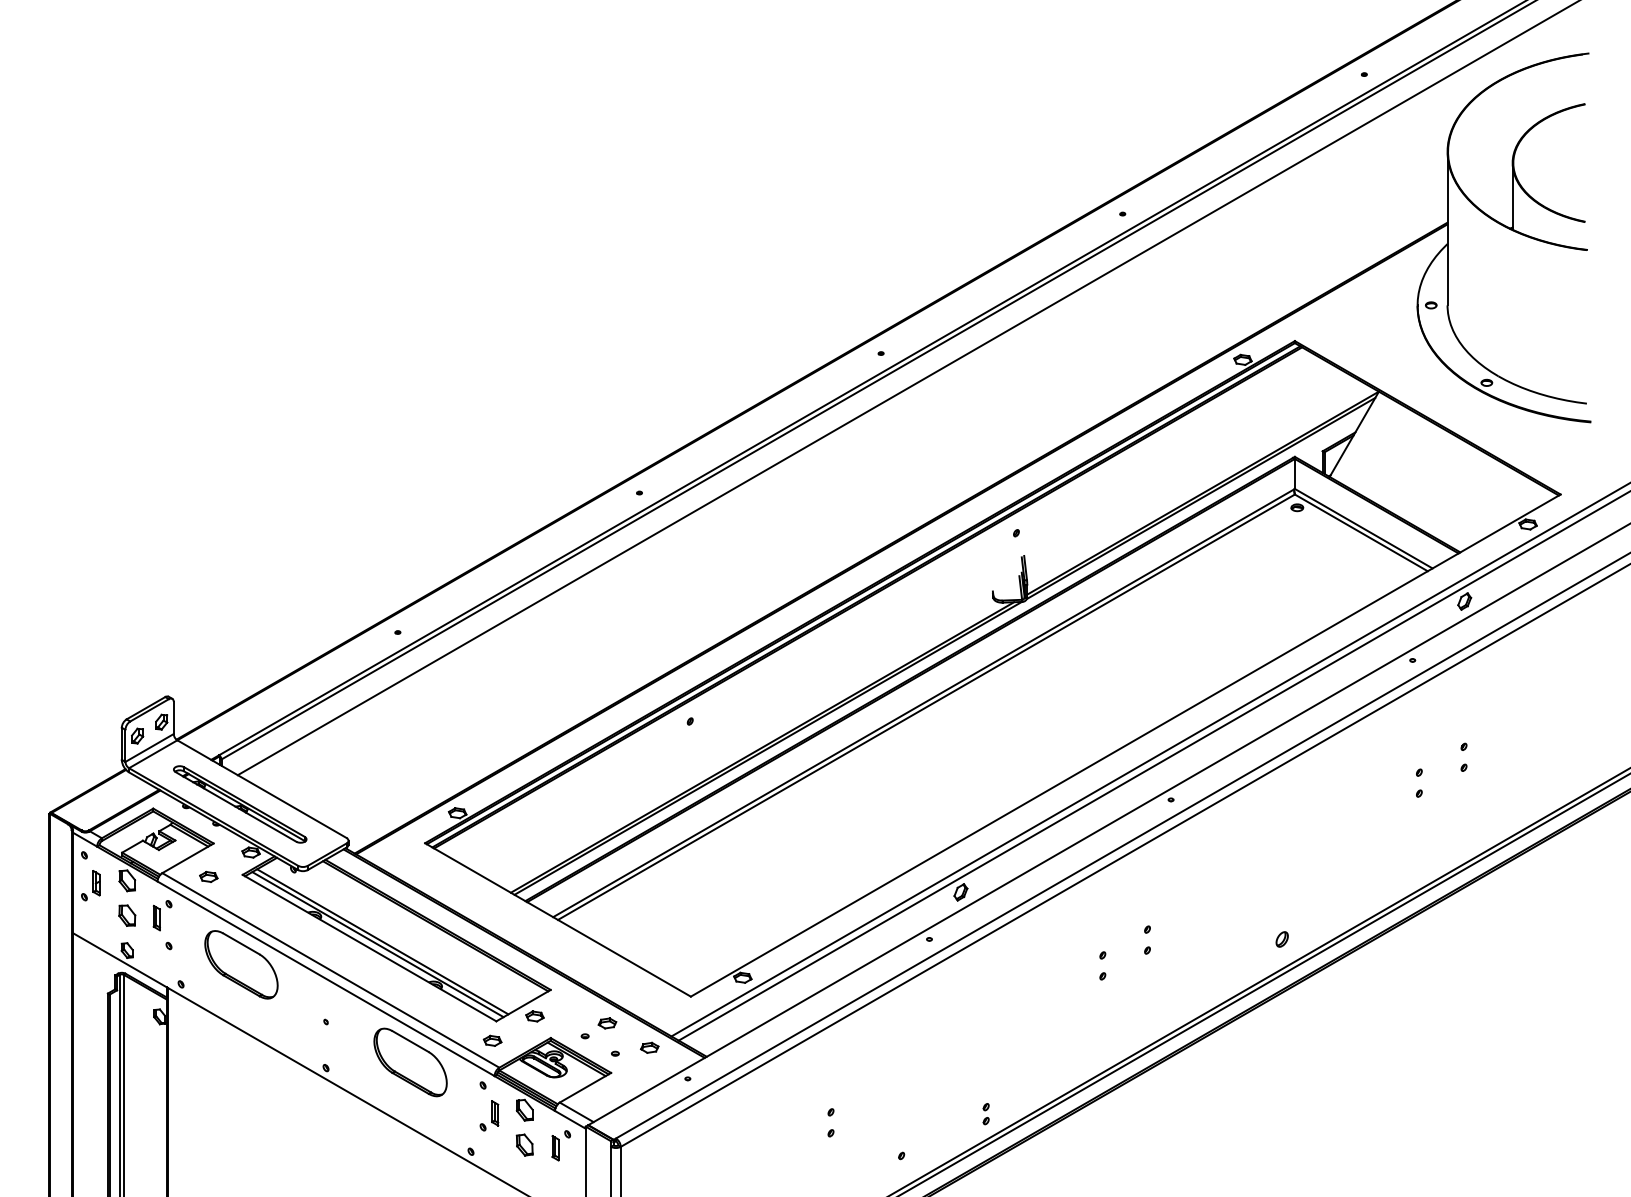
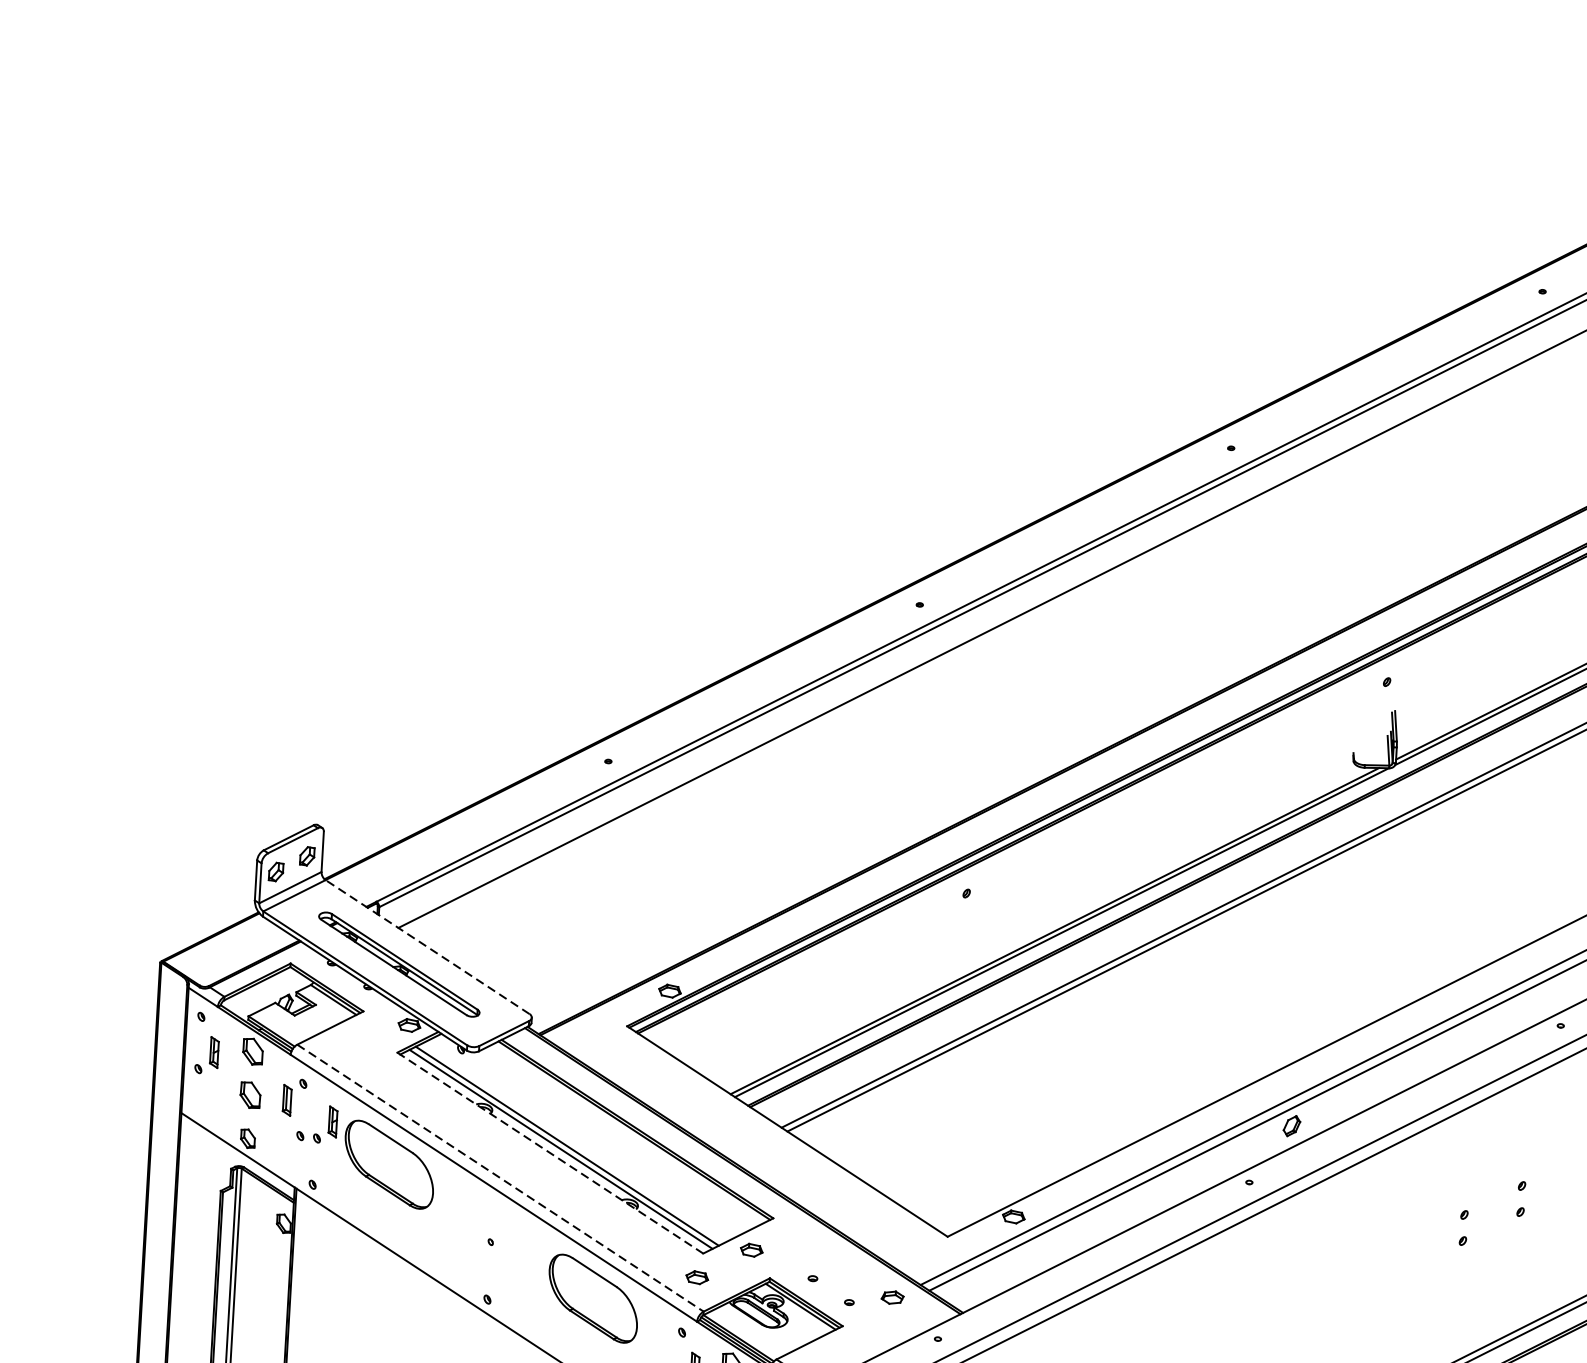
line: (261, 789) -> (426, 947), solid -> dashed
part: (208, 876) -> (354, 1052), removed
part: (188, 935) -> (325, 1124), added
line: (369, 948) -> (550, 1153), solid -> dashed
line: (330, 970) -> (500, 1178), solid -> dashed
part: (607, 1023) -> (841, 1264), removed

